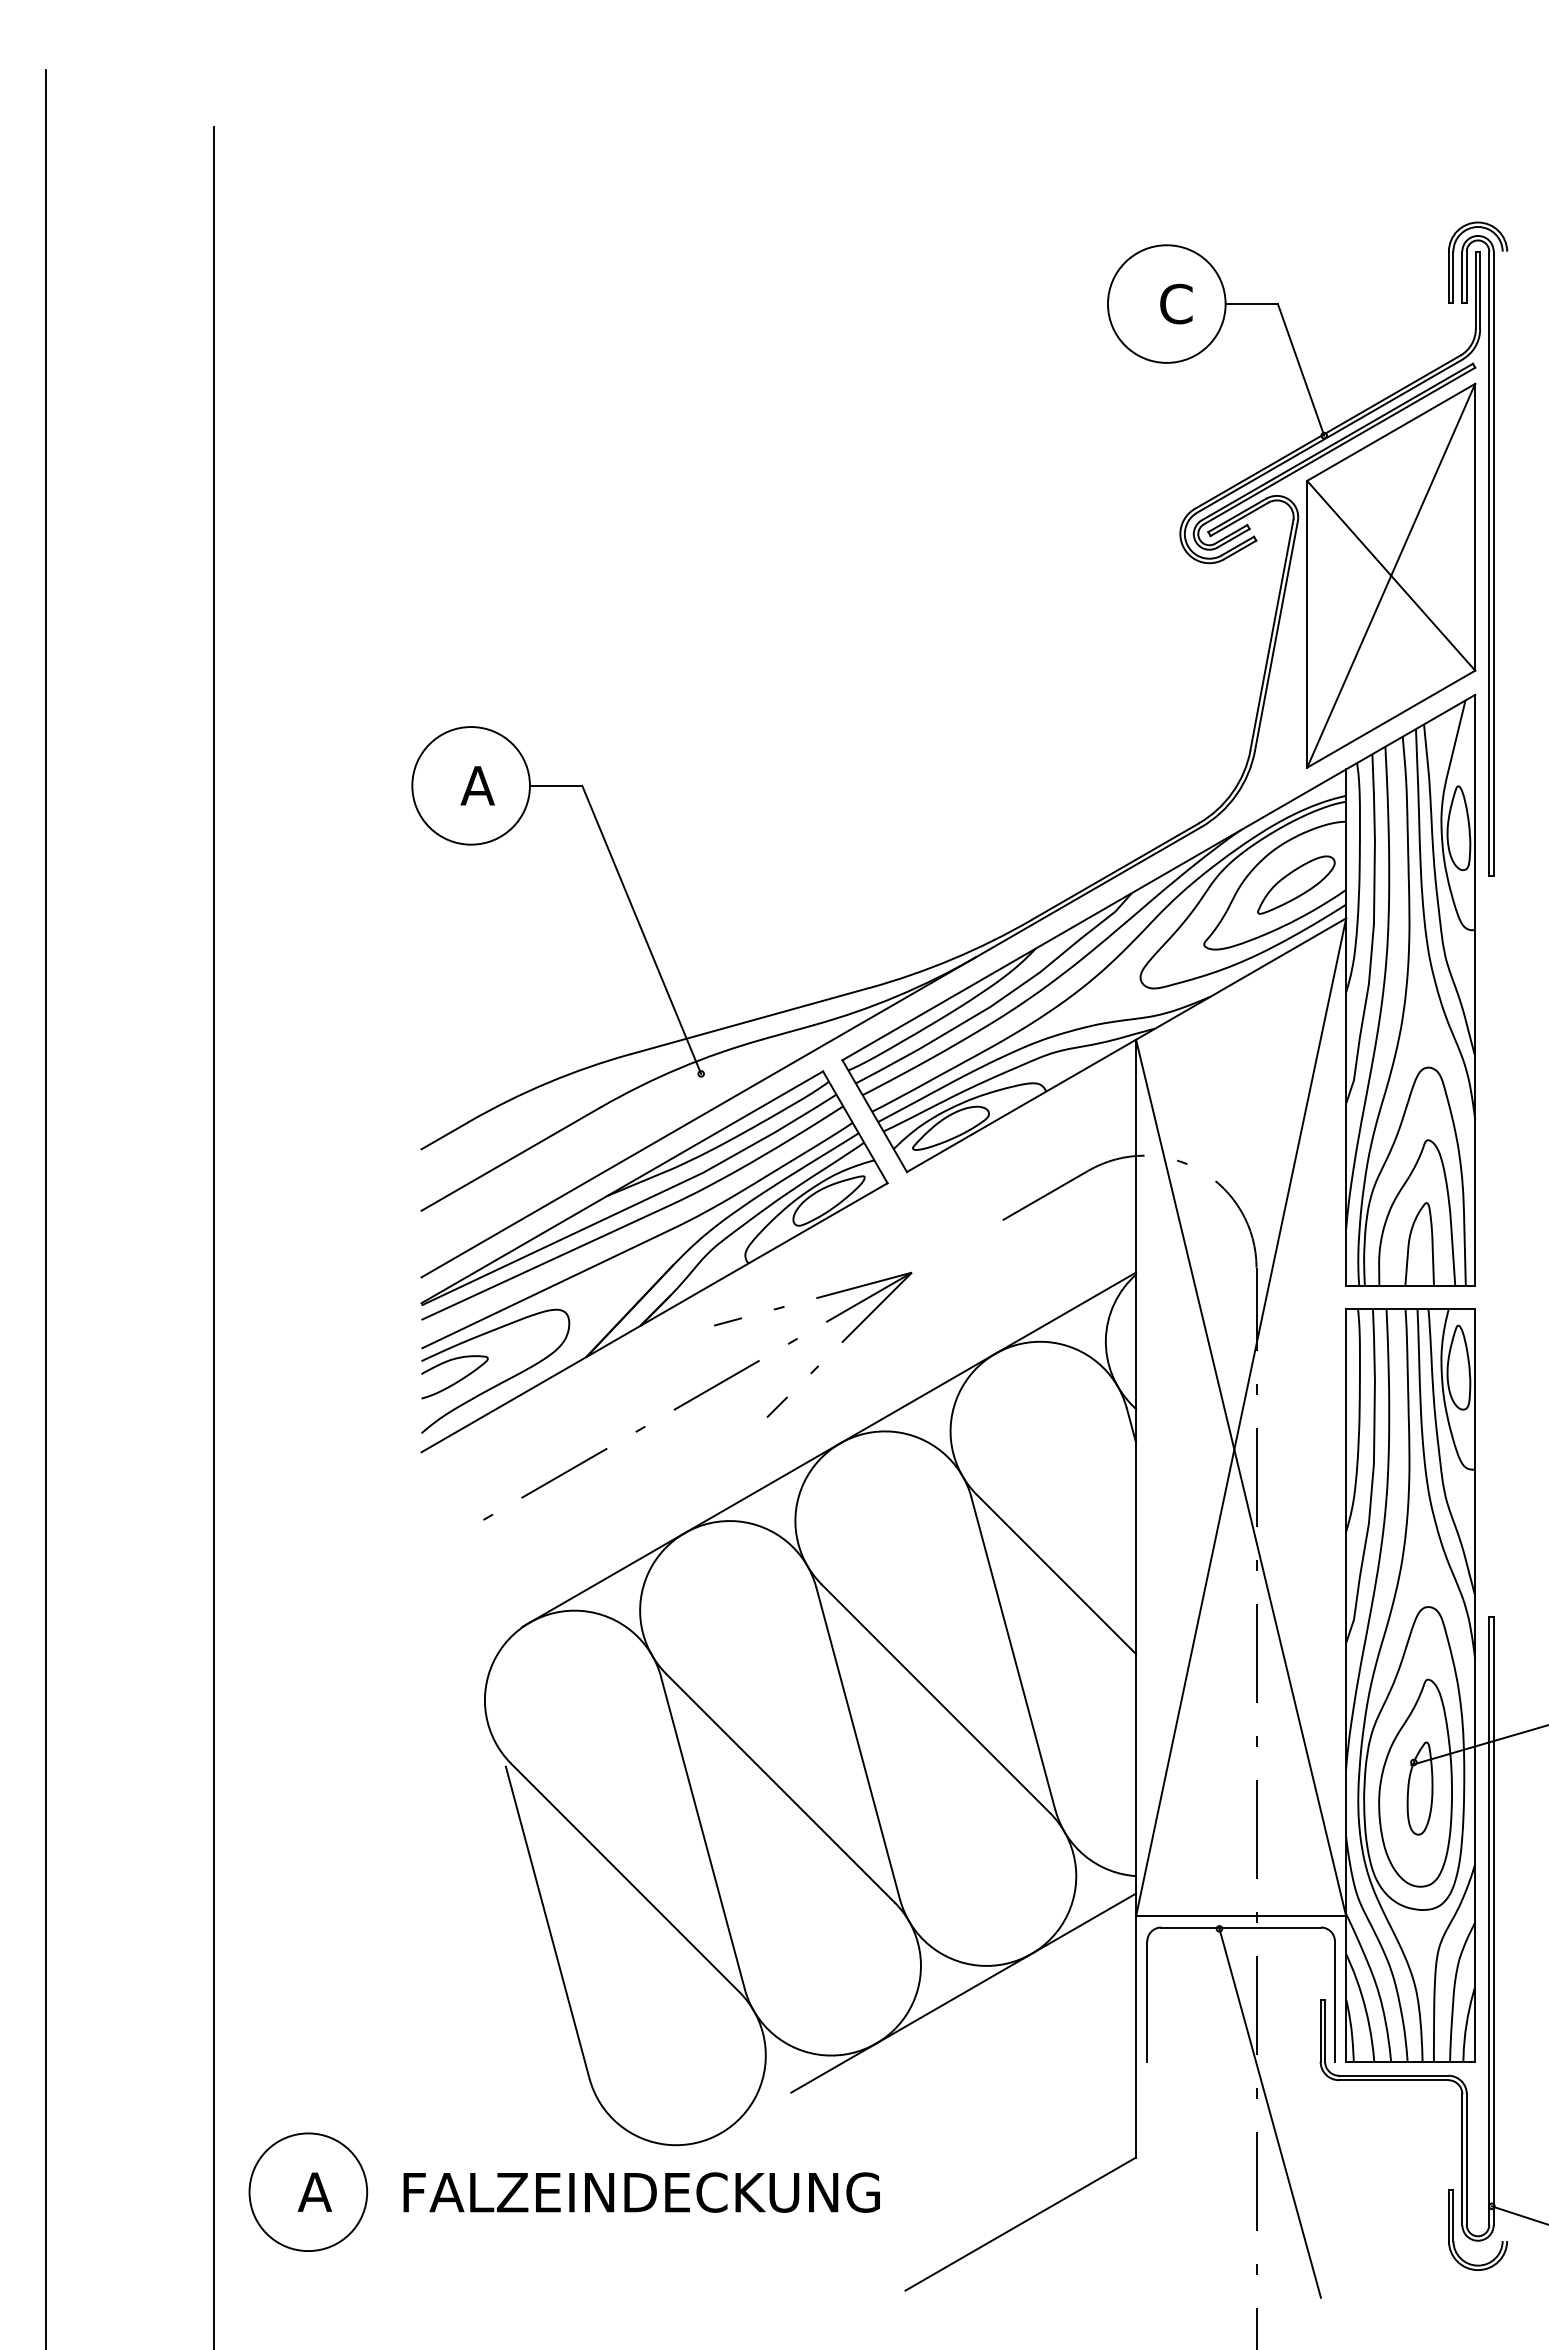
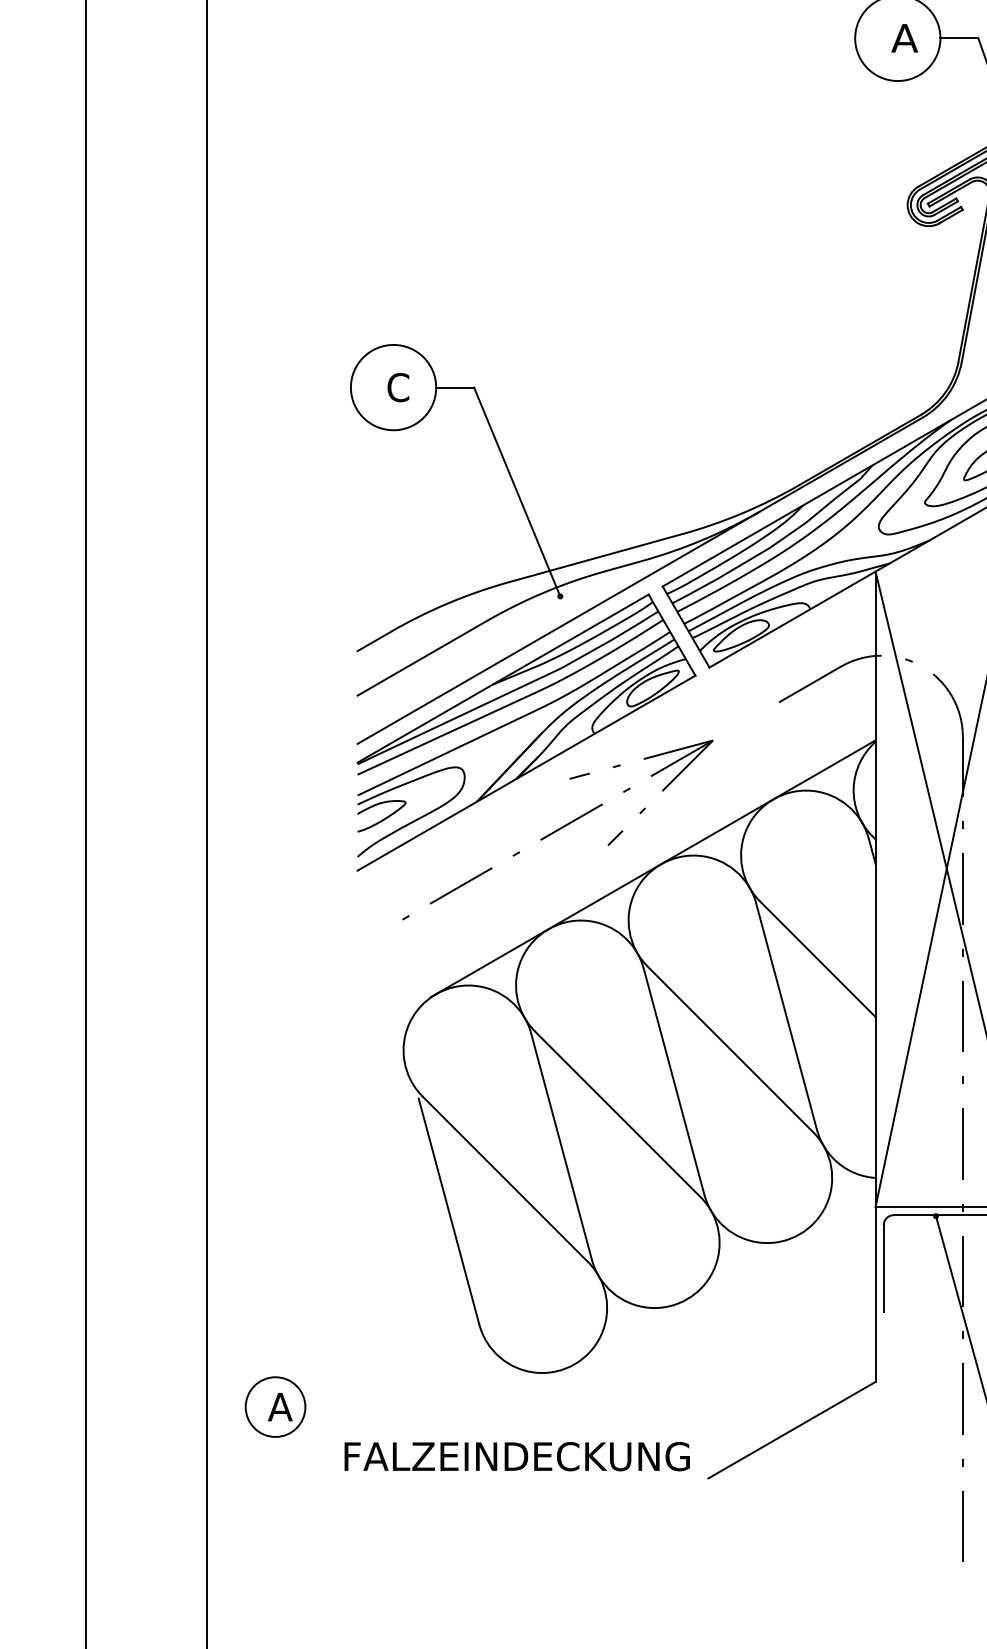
text: (1175, 303) -> (904, 37), C -> A
text: (477, 785) -> (398, 387), A -> C
line: (963, 1992) -> (750, 1262), removed
circle: (308, 2192) -> (275, 1407), size x0.7
text: (641, 2192) -> (517, 1456), moved

